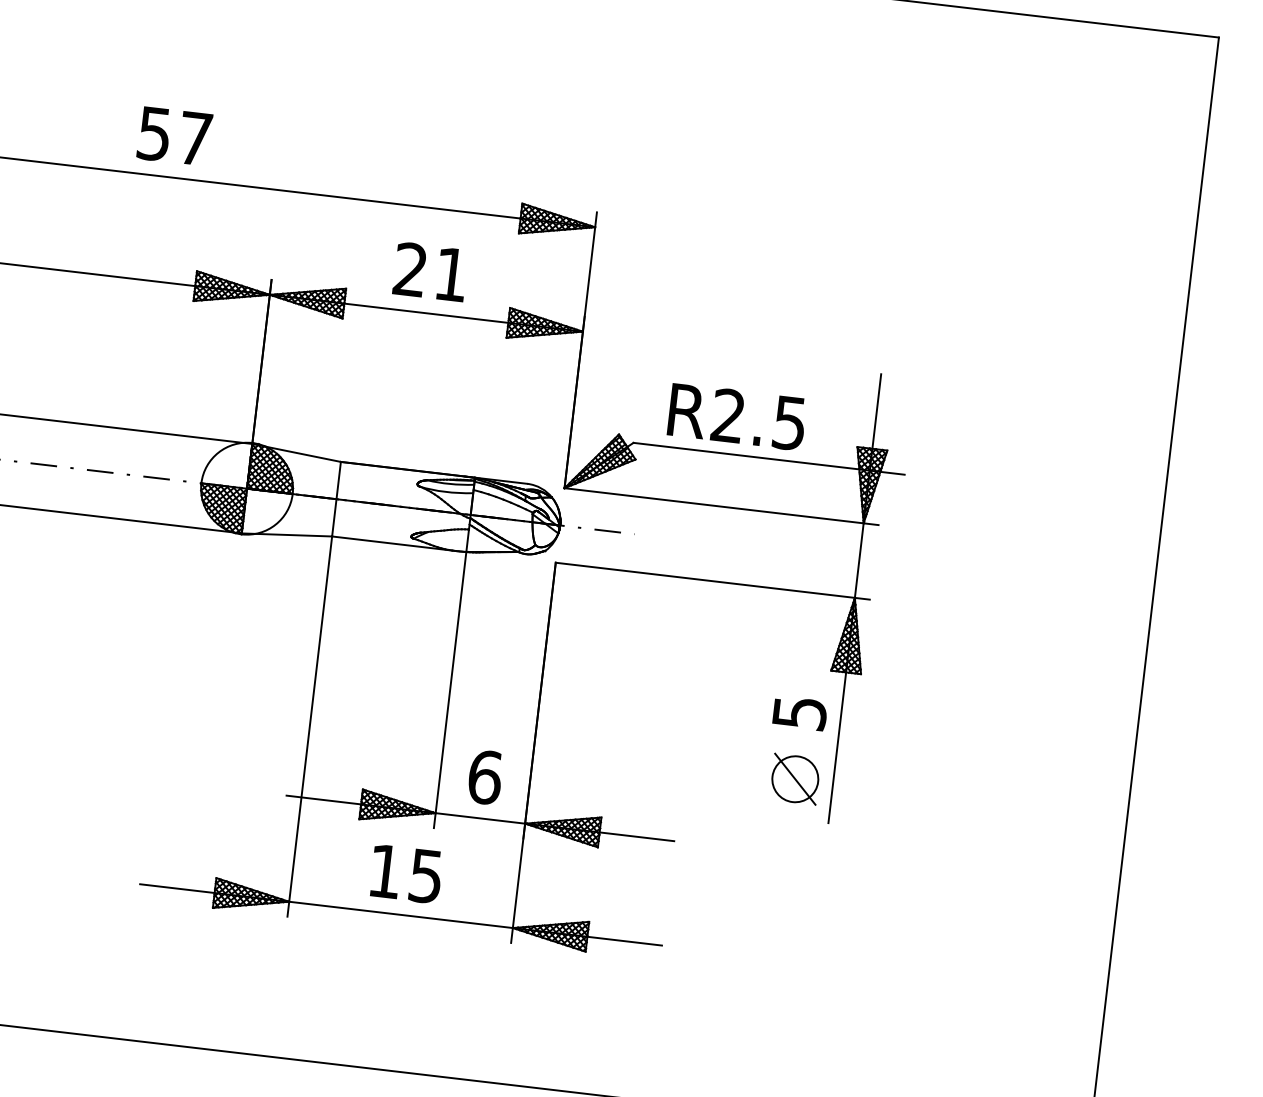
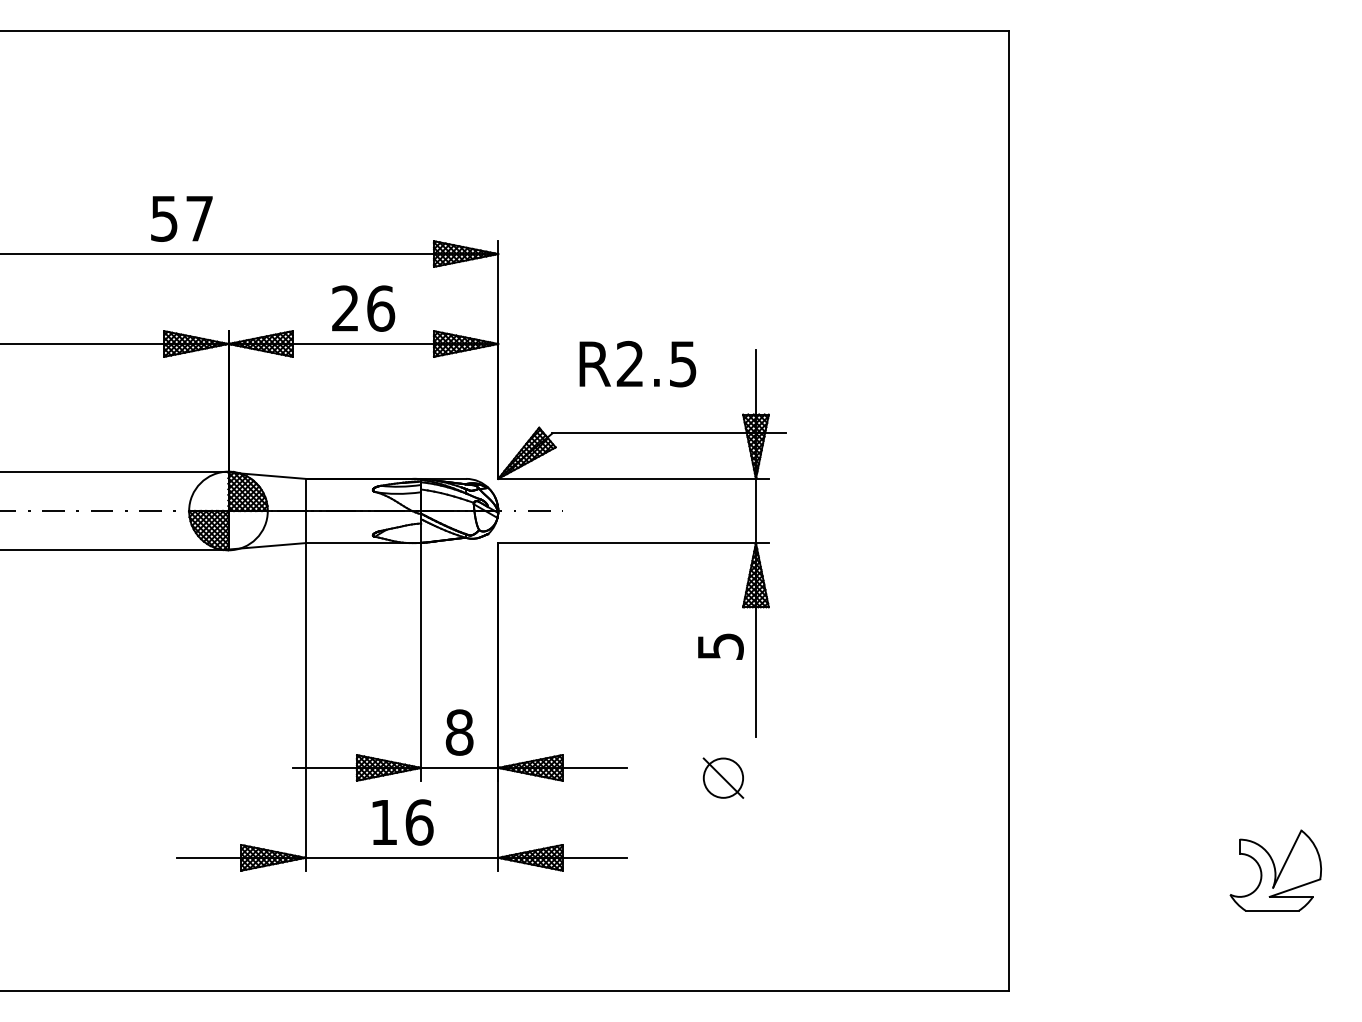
text: (174, 135) -> (181, 218), moved
text: (452, 274) -> (381, 308), 21 -> 26
text: (736, 416) -> (637, 363), moved
text: (484, 777) -> (459, 732), 6 -> 8
part: (795, 778) -> (723, 777), moved
text: (426, 876) -> (419, 822), 15 -> 16

